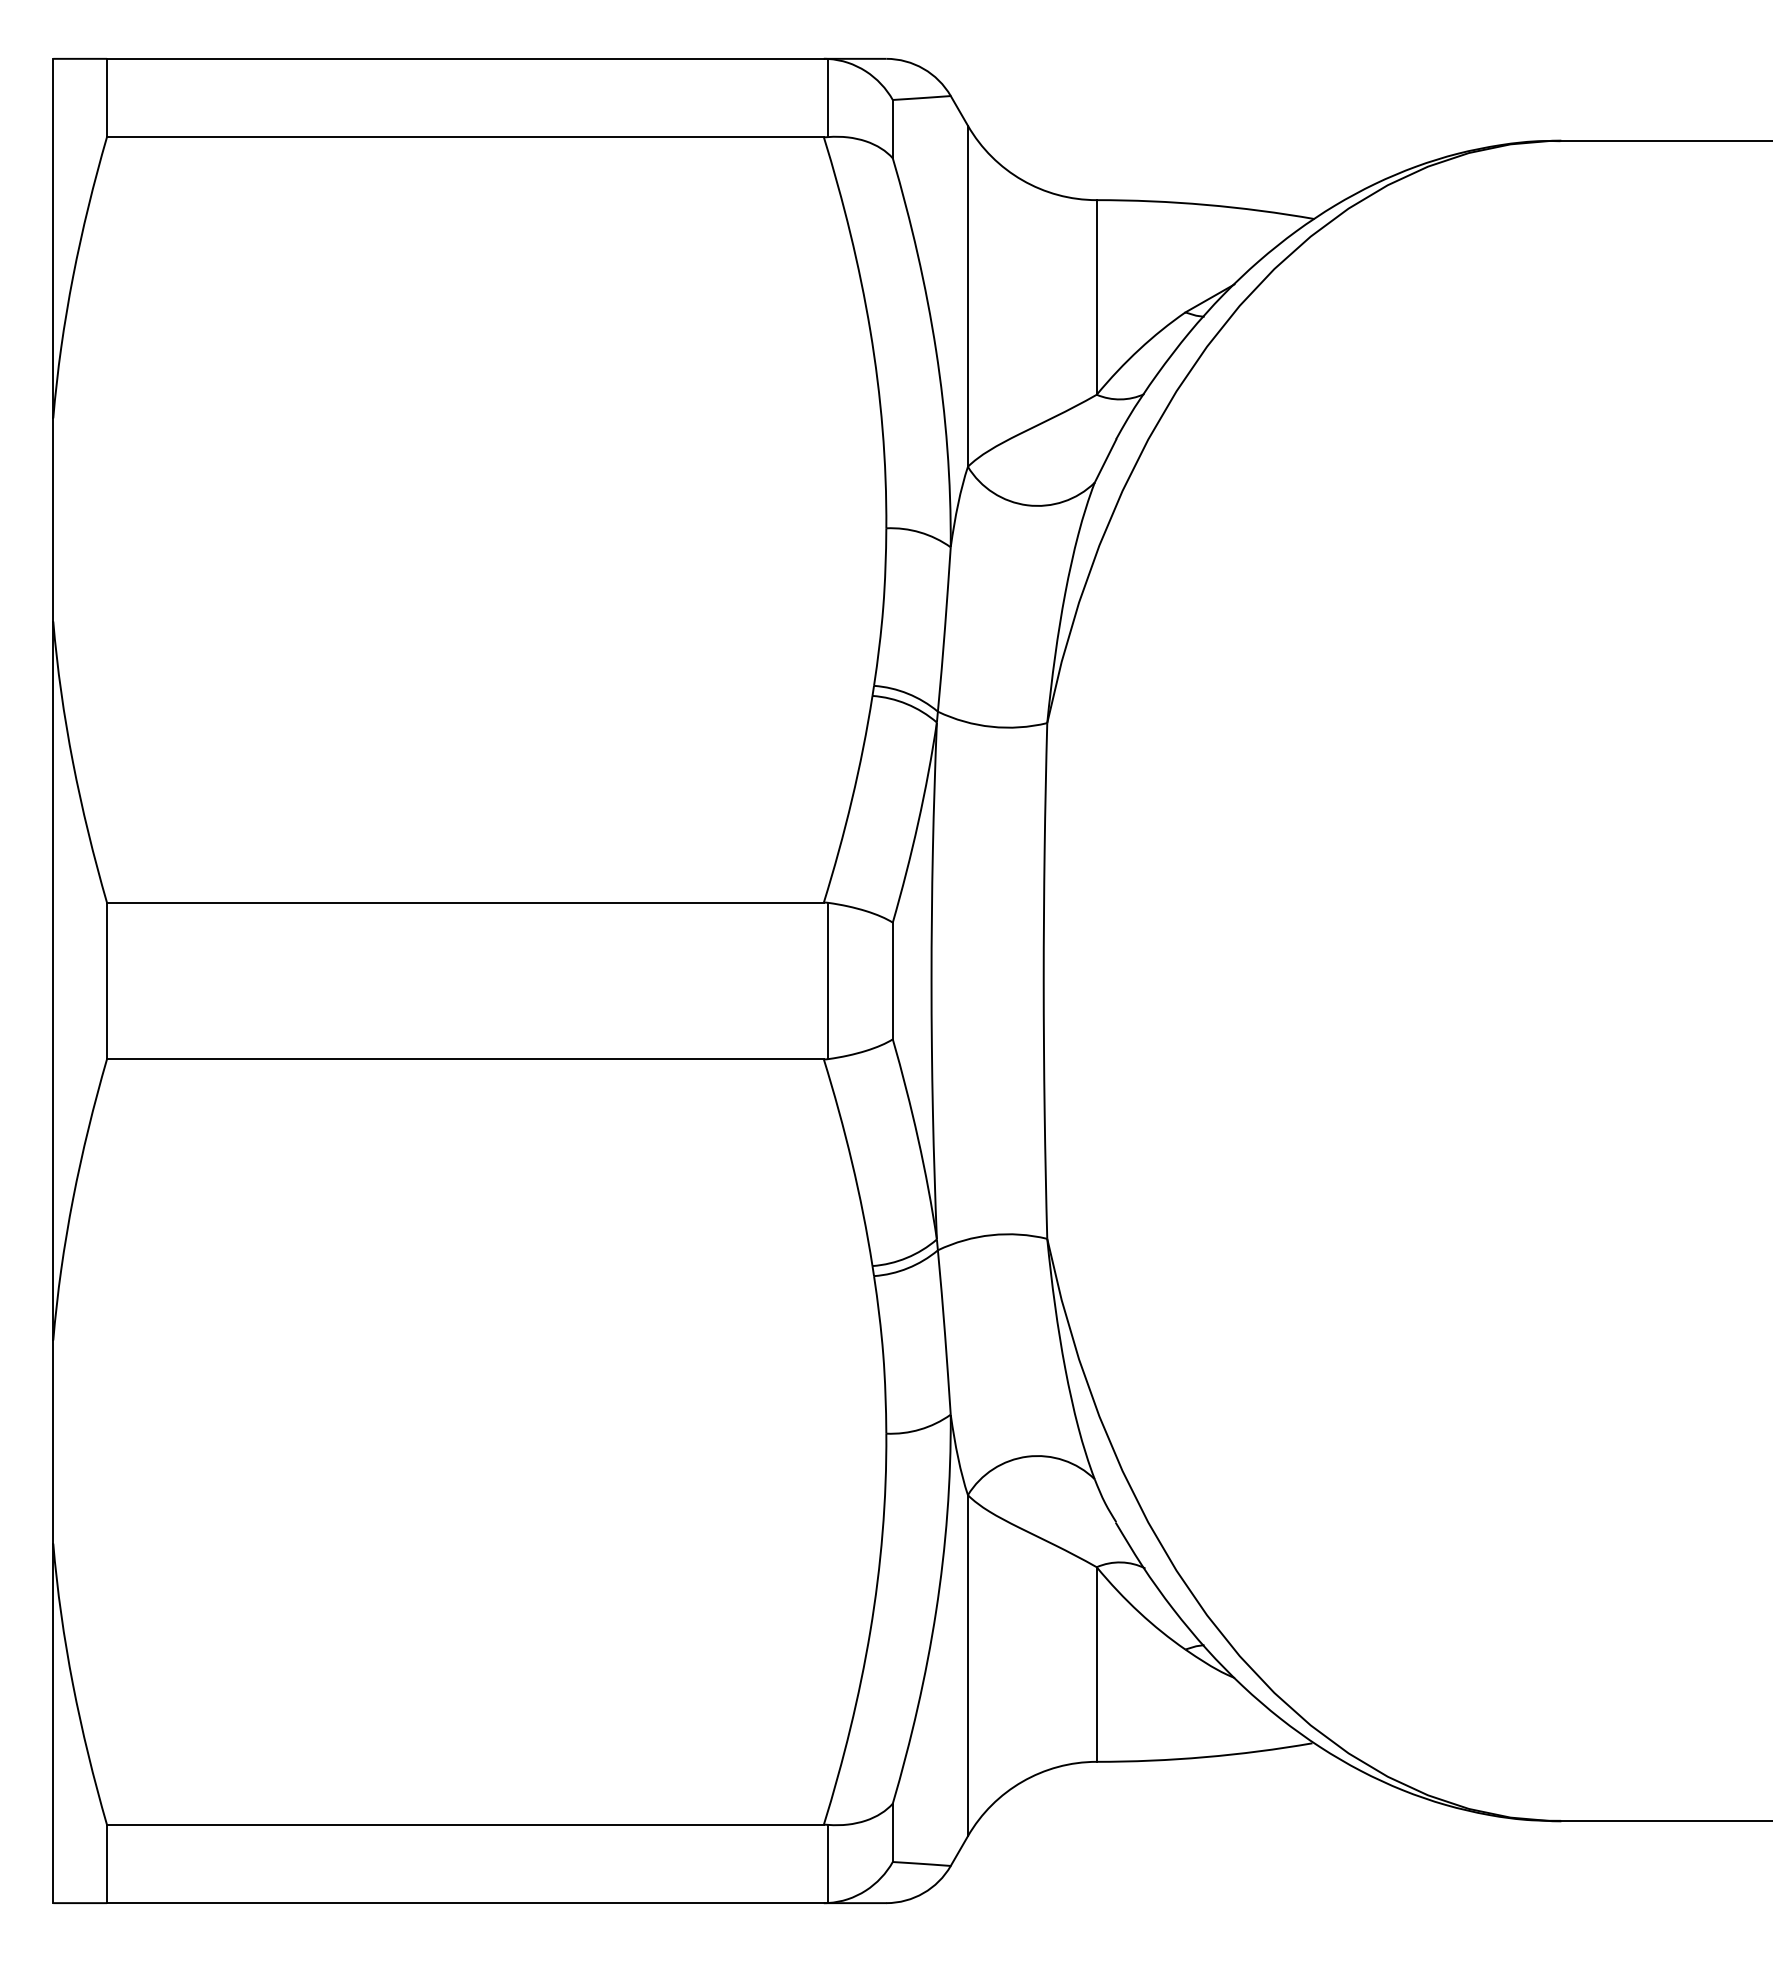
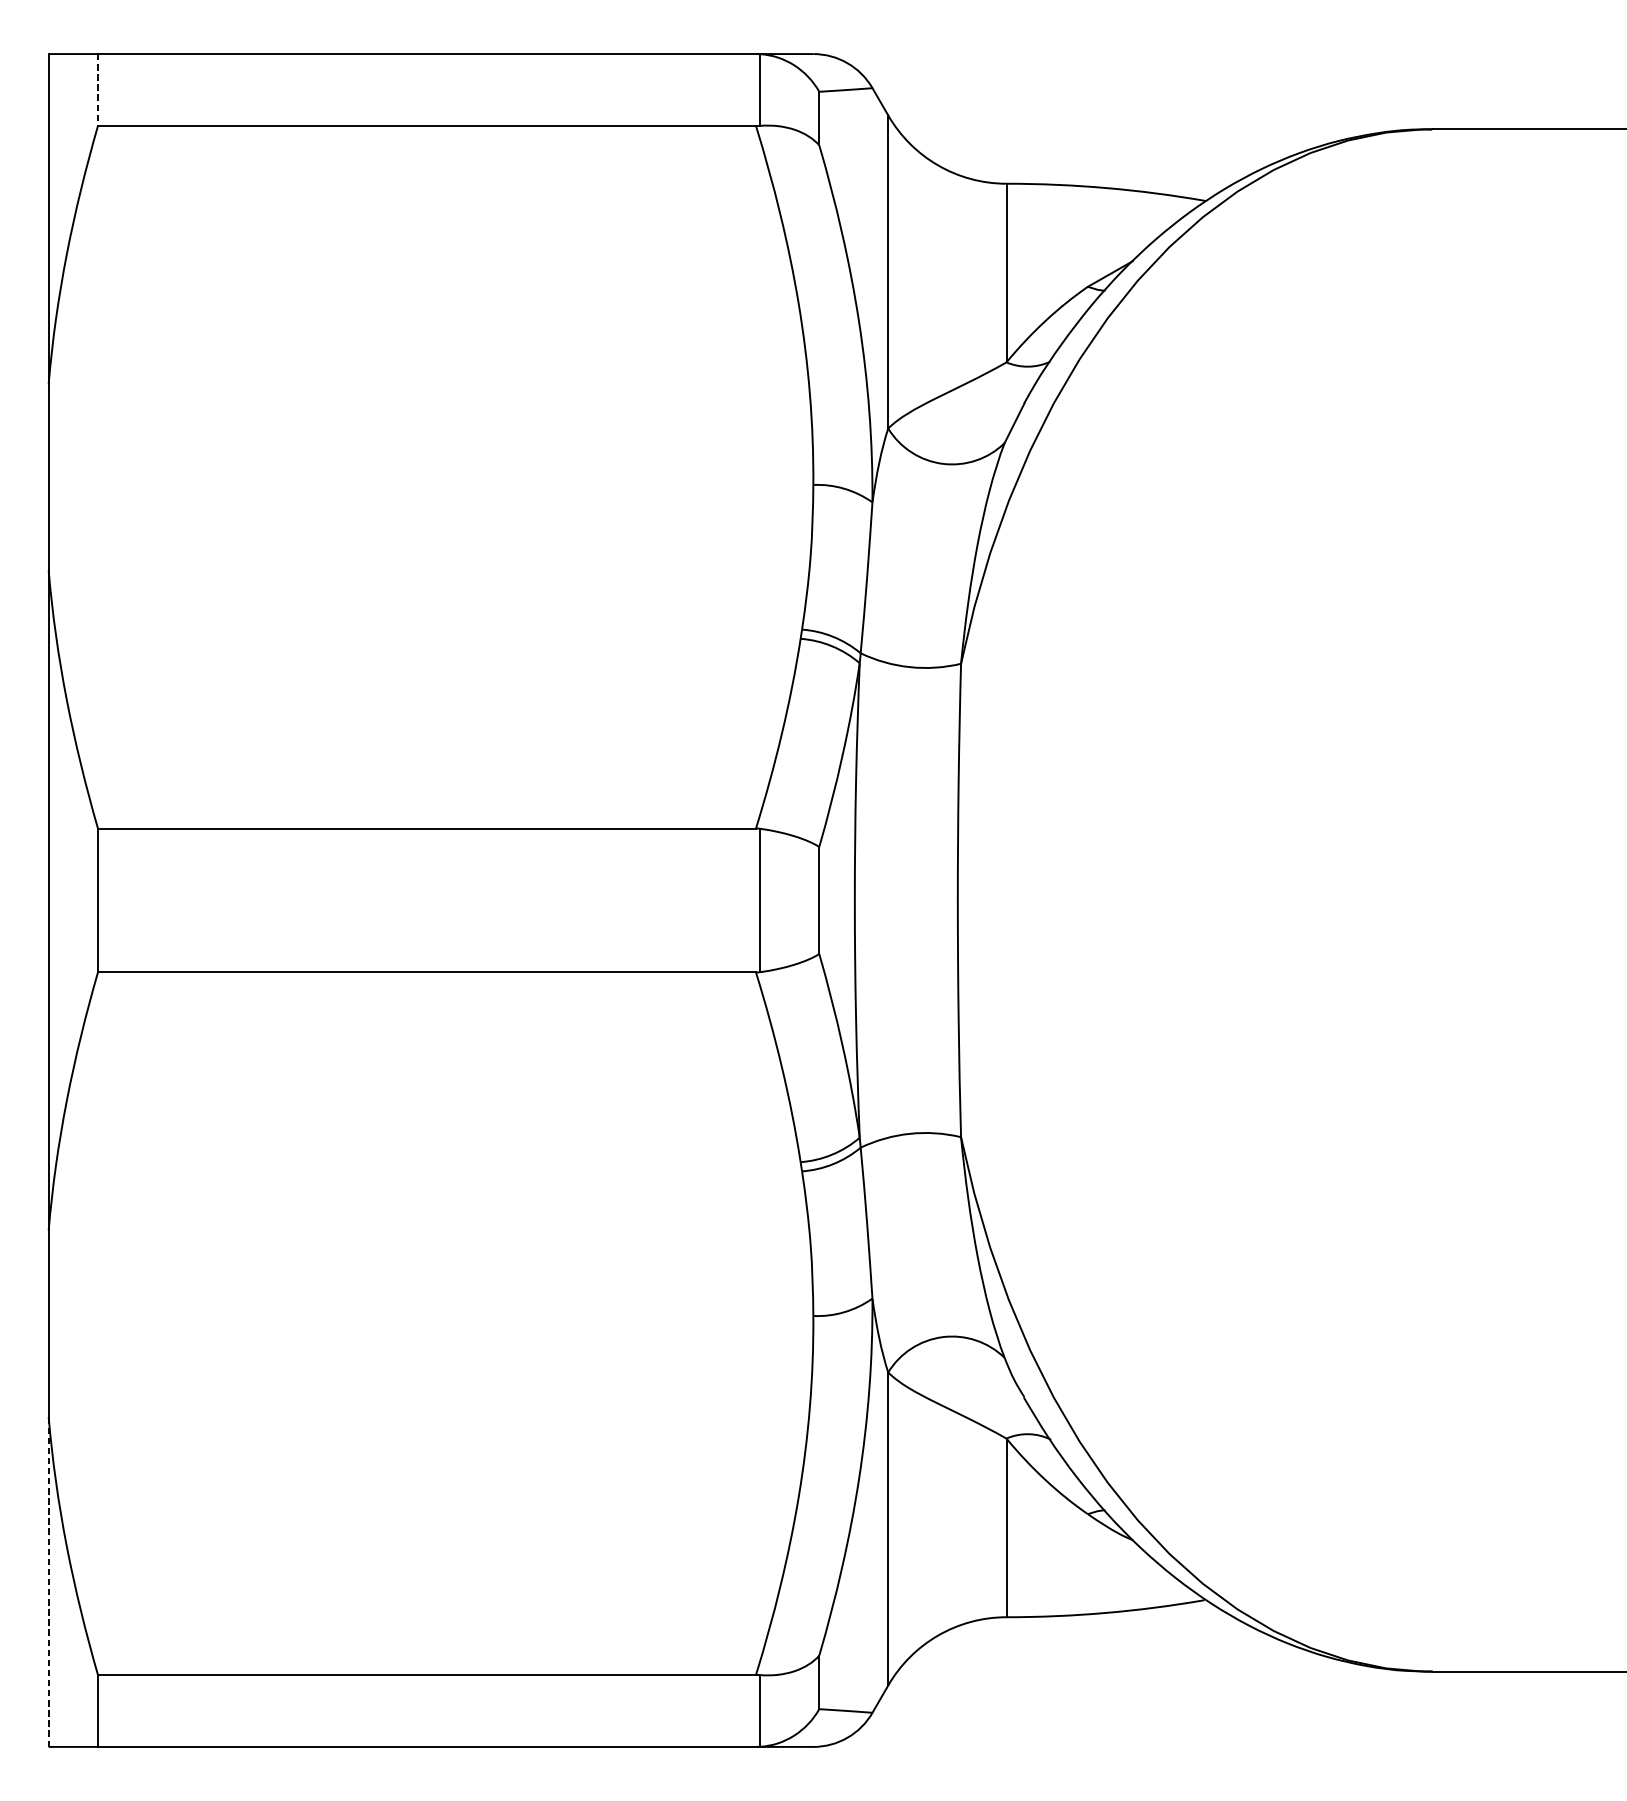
line: (106, 98) -> (97, 90), solid -> dashed
line: (53, 1723) -> (48, 1582), solid -> dashed

